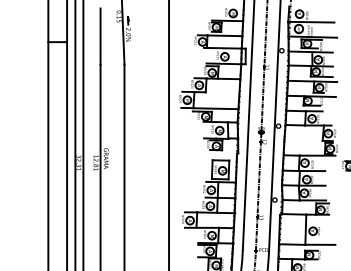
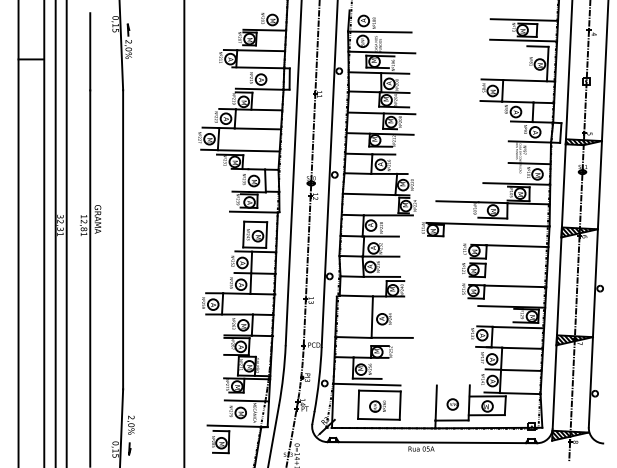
line: (222, 92) -> (257, 128), added
line: (303, 140) -> (368, 194), added
line: (219, 152) -> (253, 211), added

